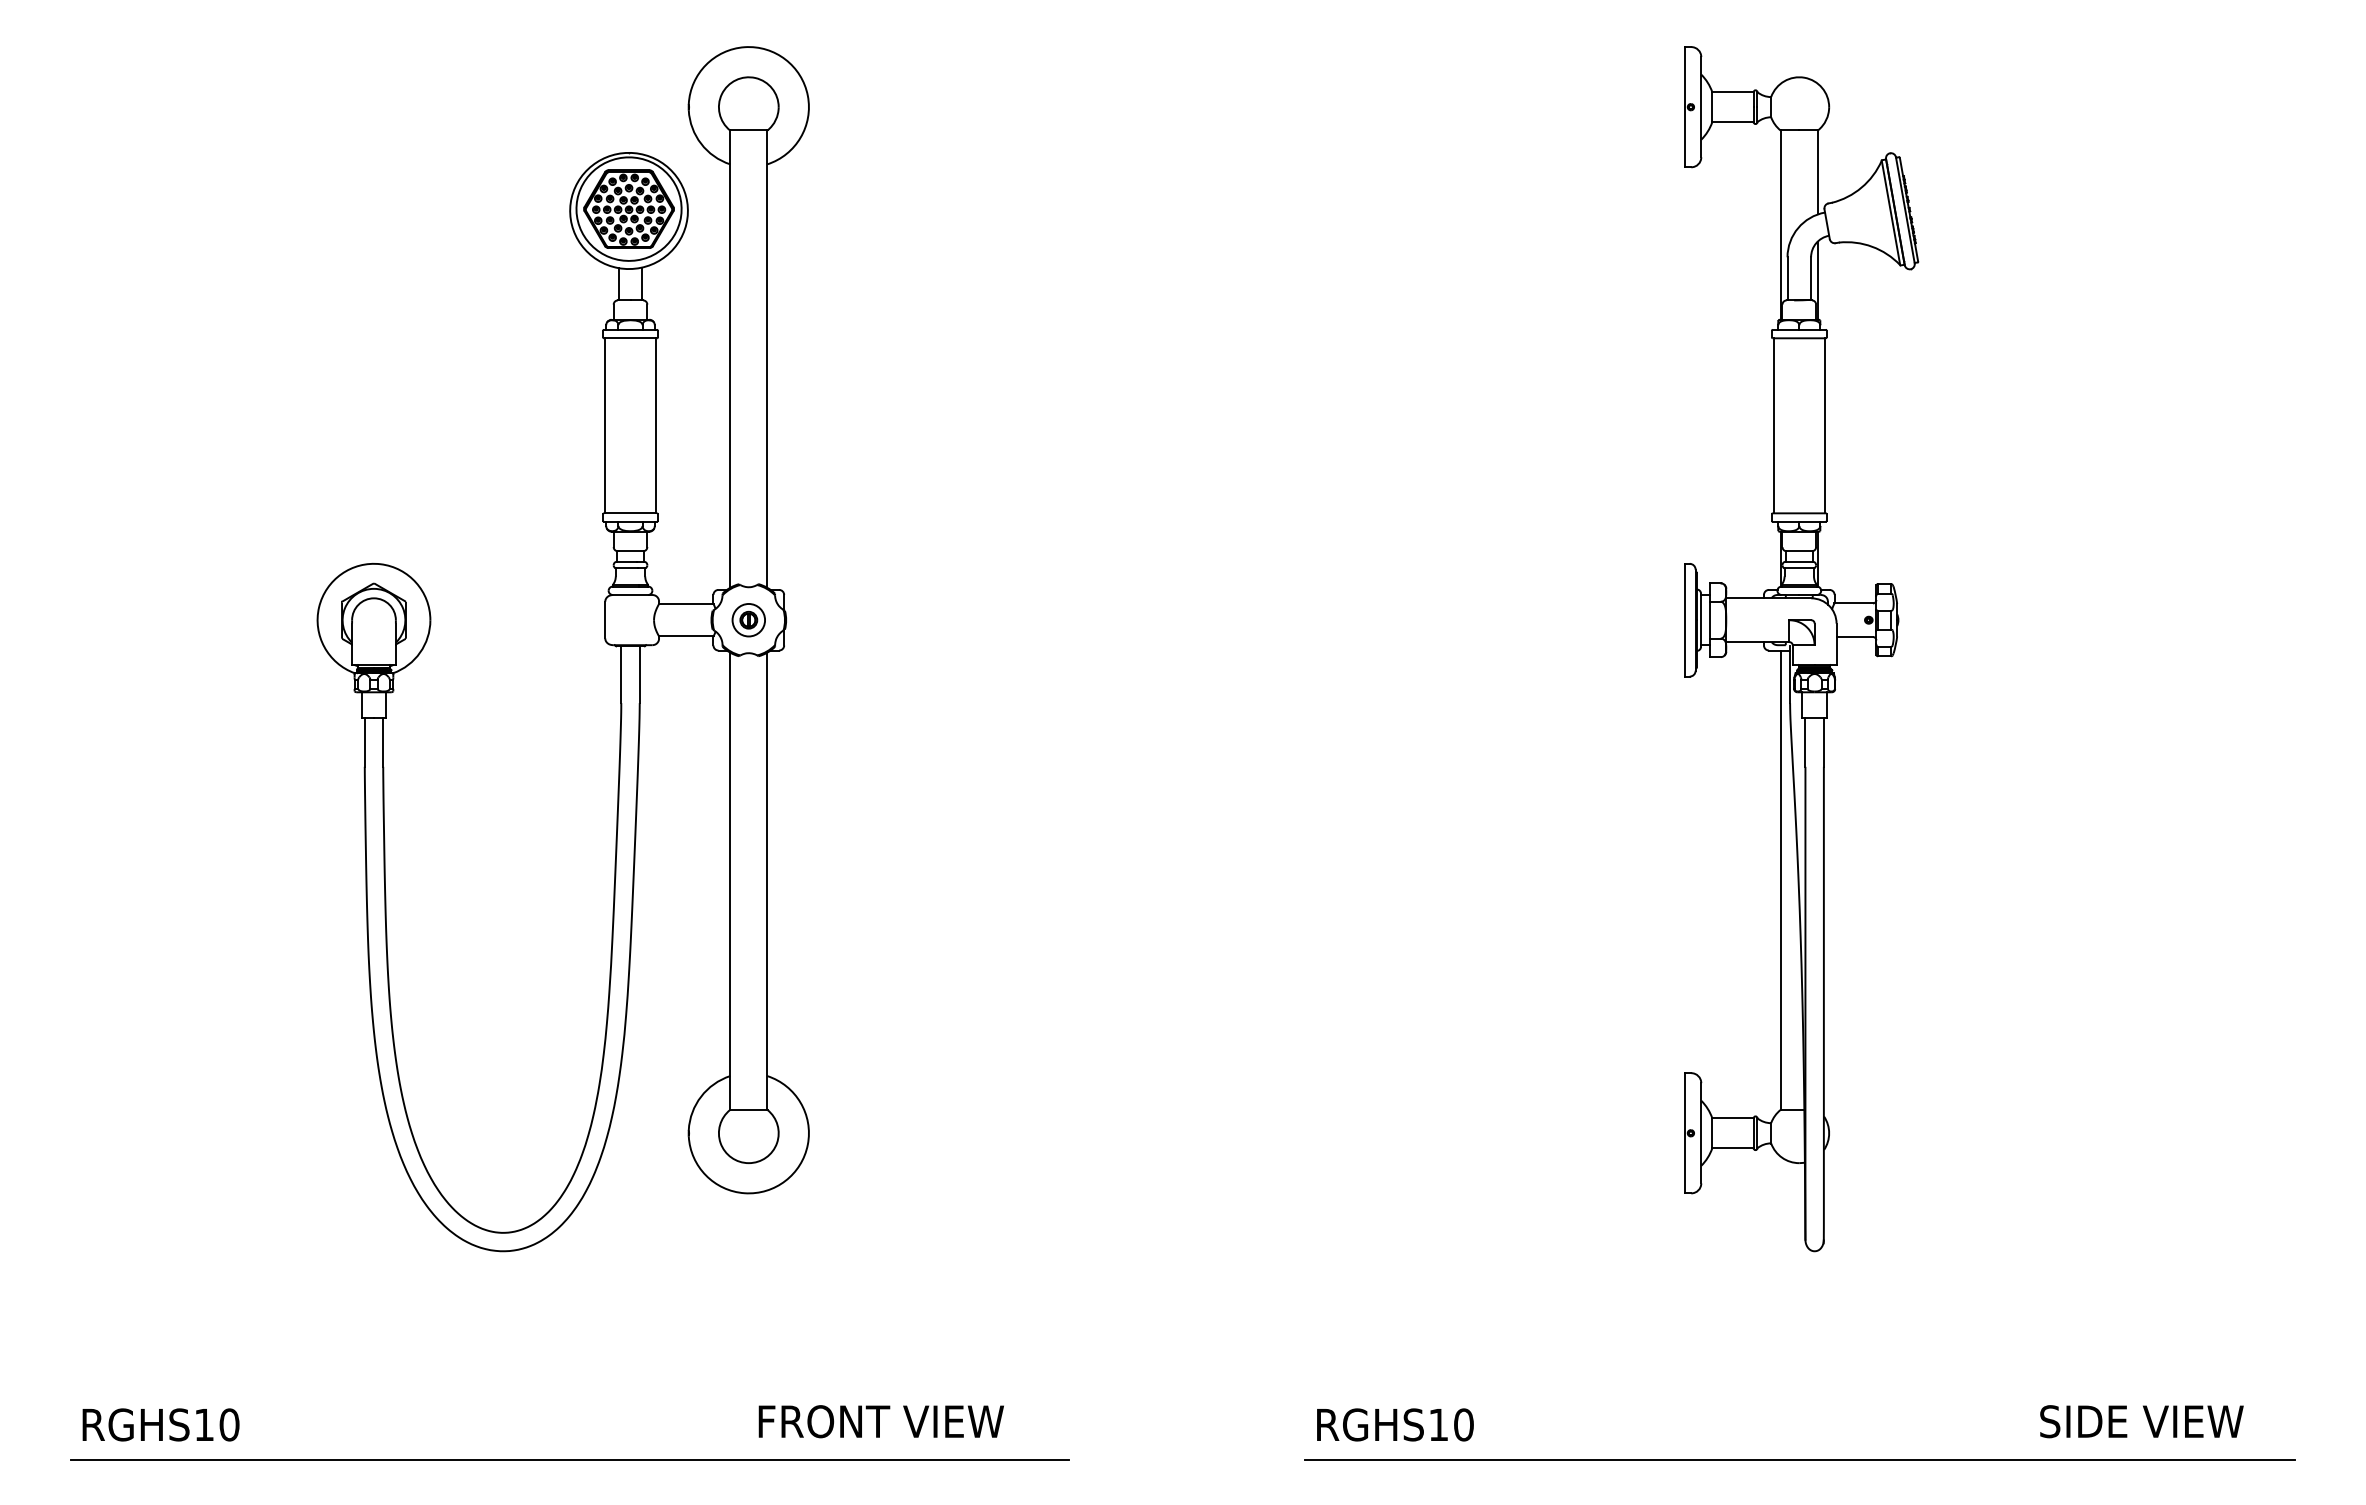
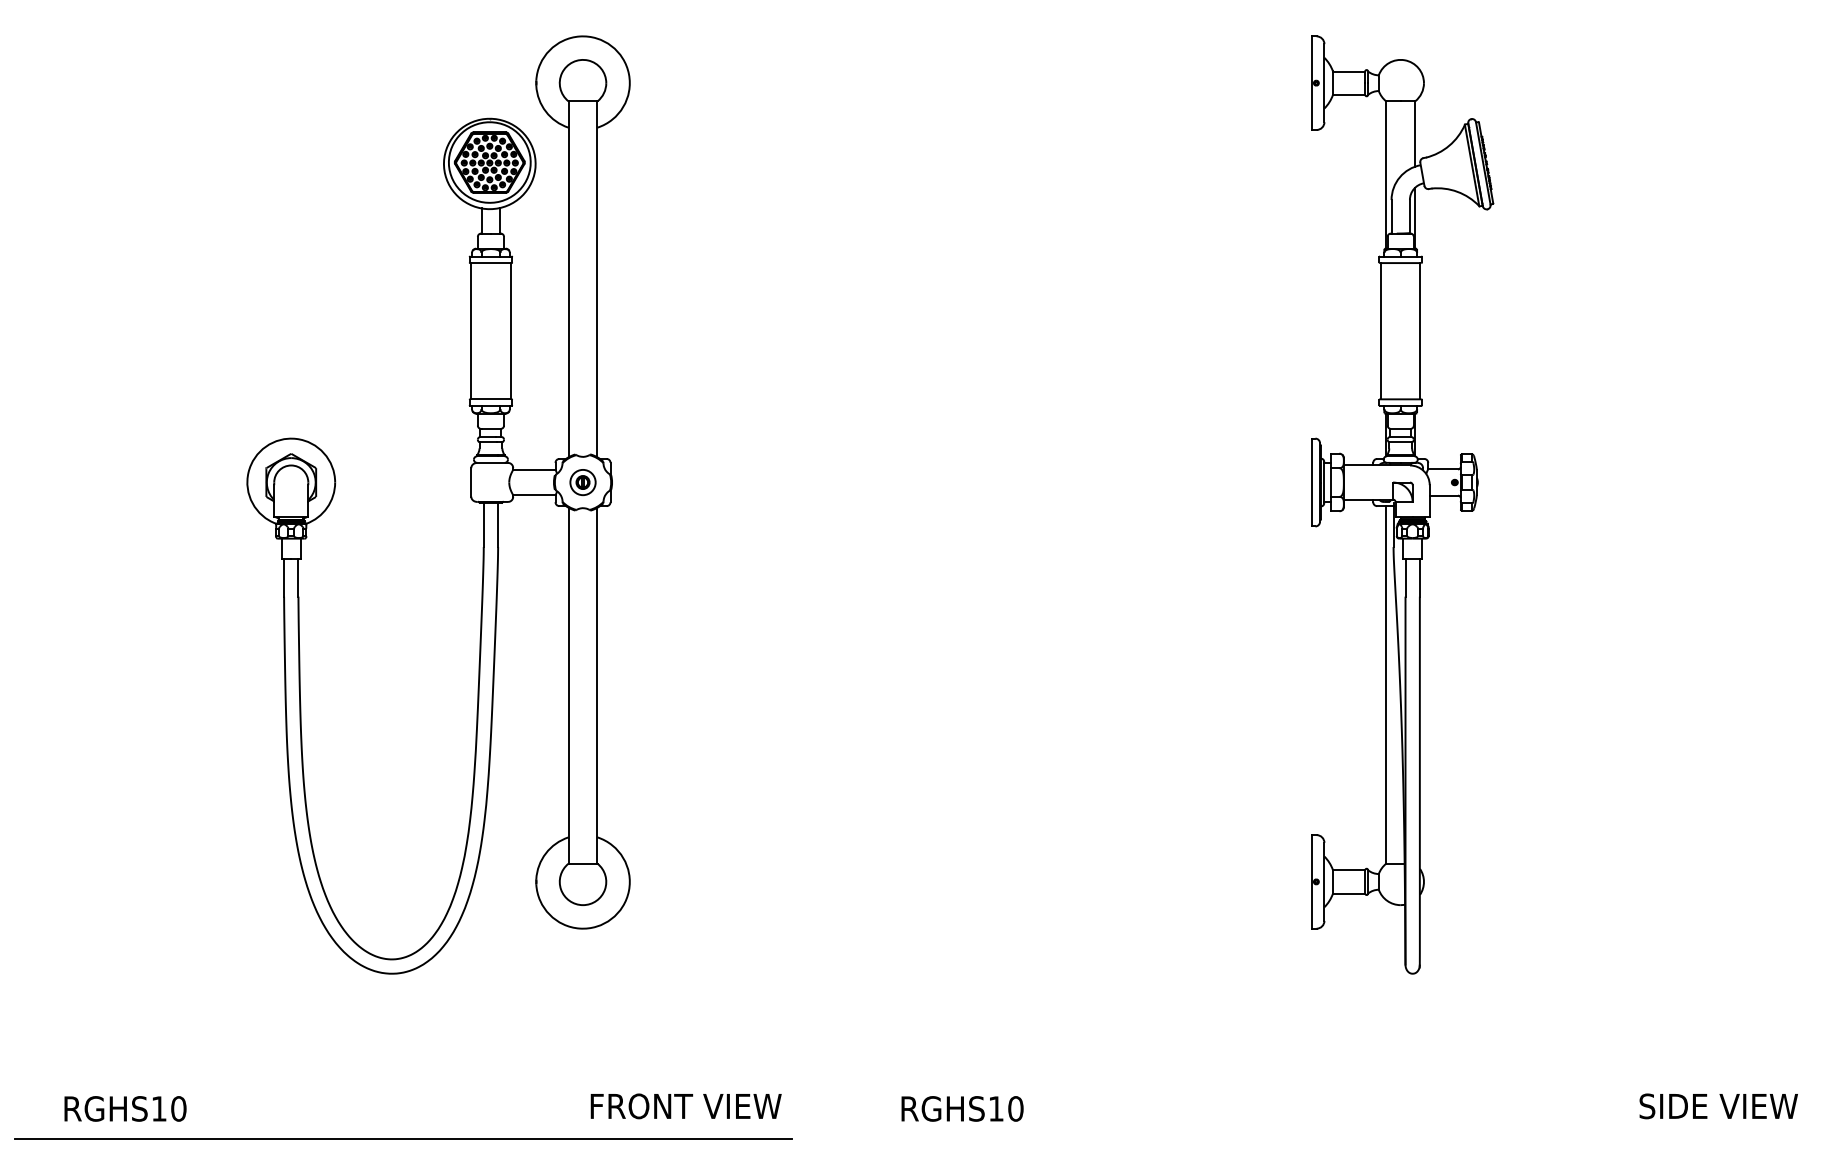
text: (2141, 1421) -> (1718, 1106), moved
text: (1395, 1424) -> (962, 1108), moved
line: (569, 1459) -> (402, 1138), moved
line: (1800, 1459) -> (1401, 1135), removed

